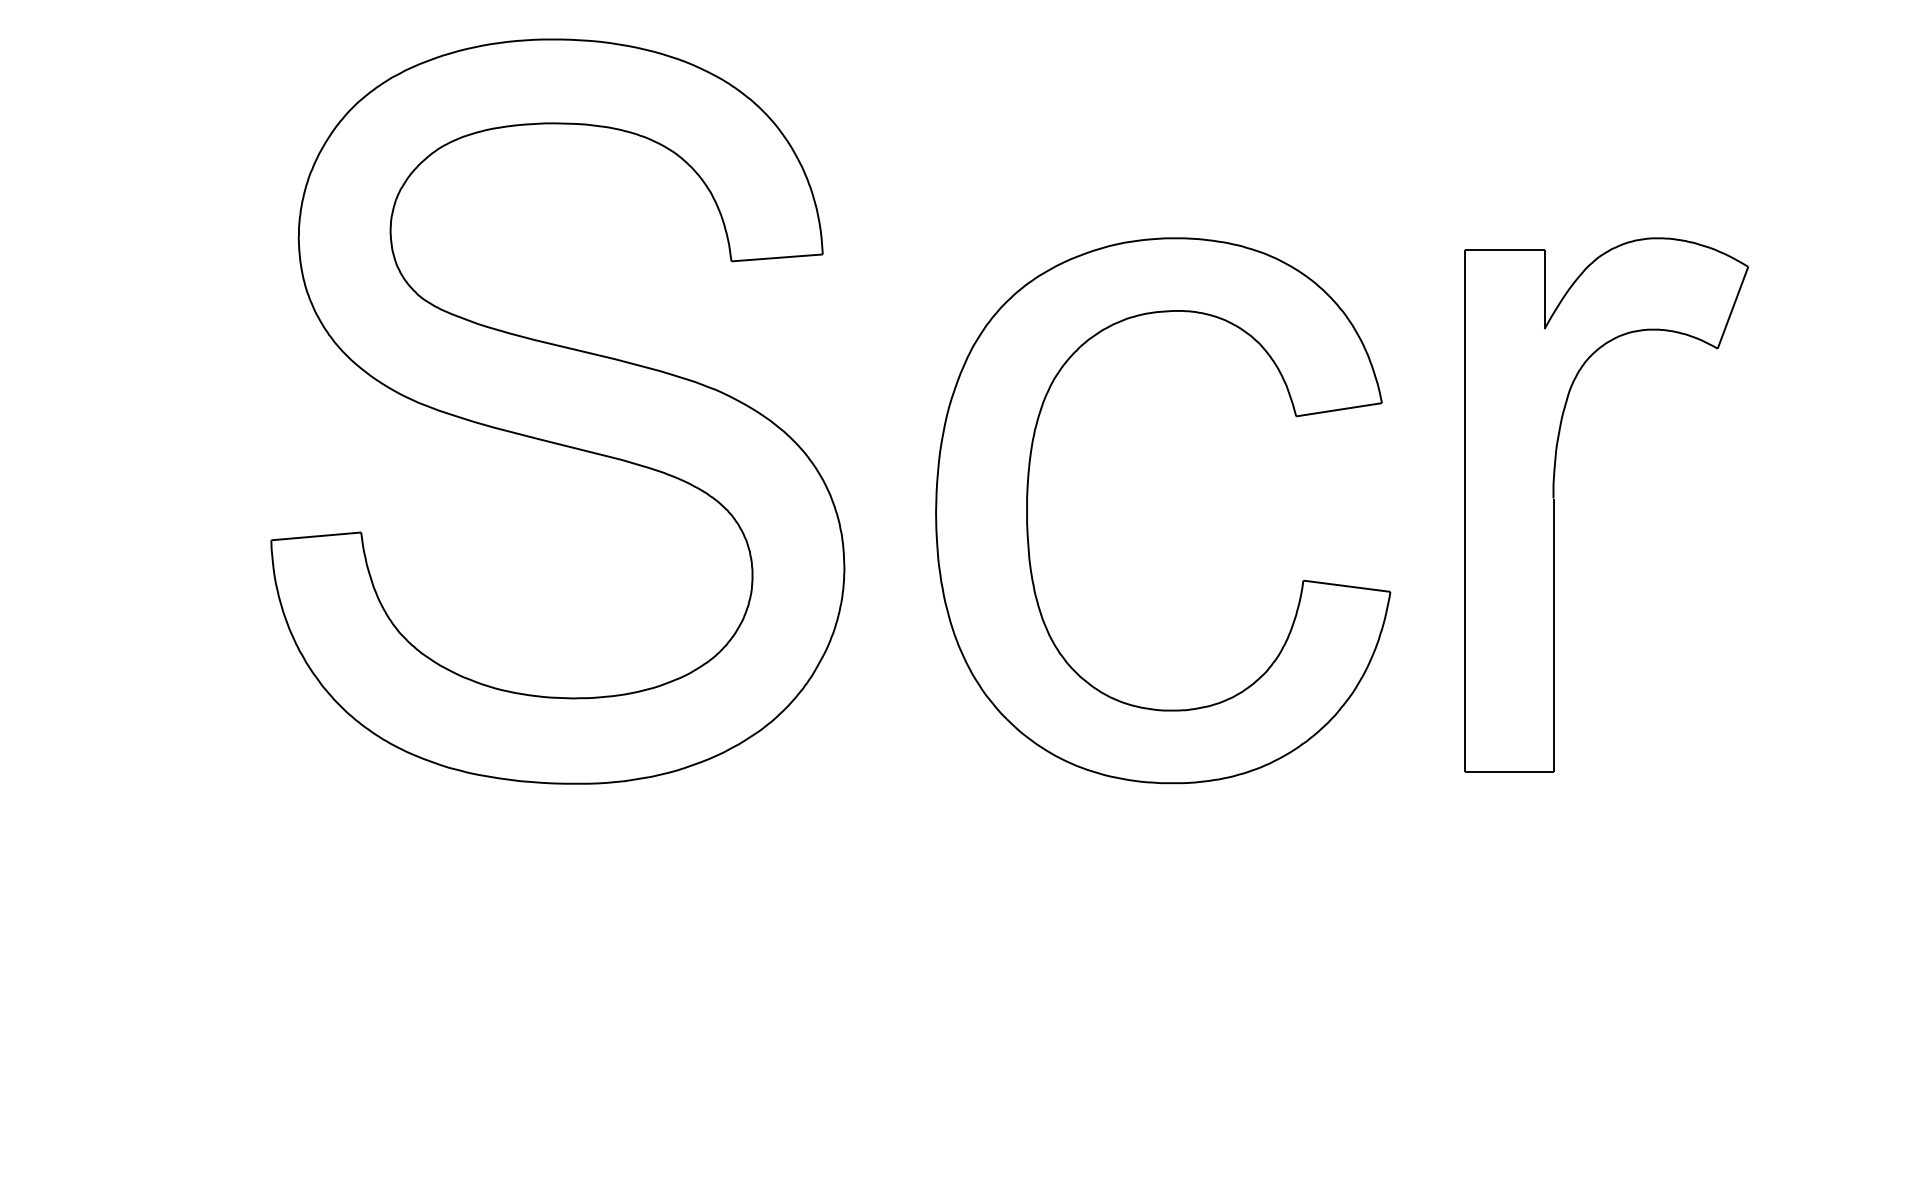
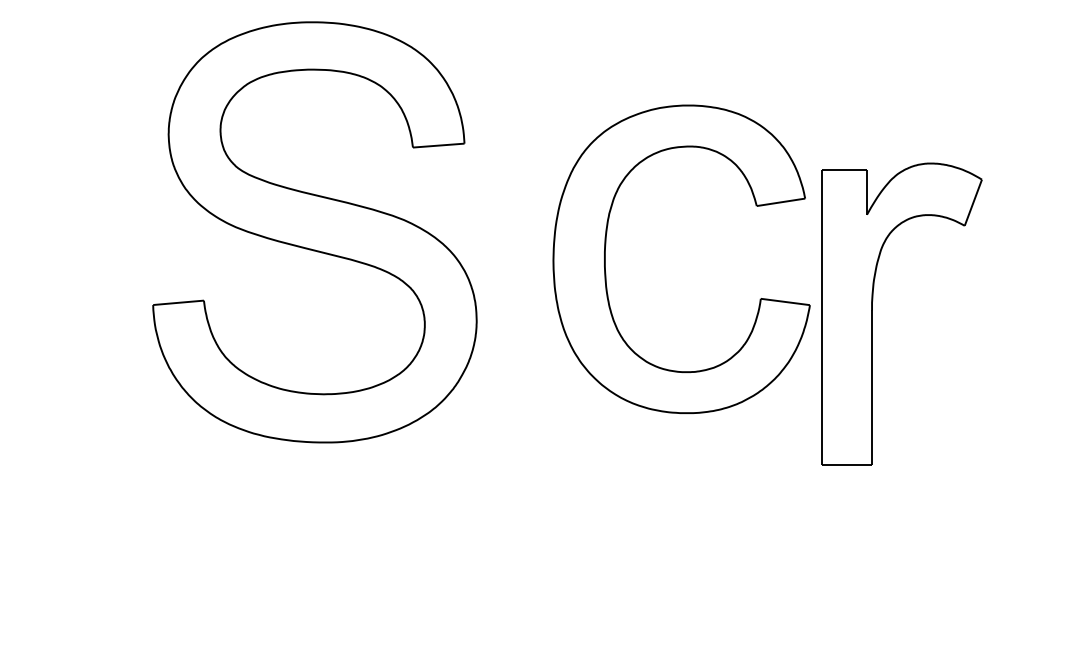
part: (1554, 503) -> (872, 313), moved
part: (1028, 509) -> (605, 258), moved

